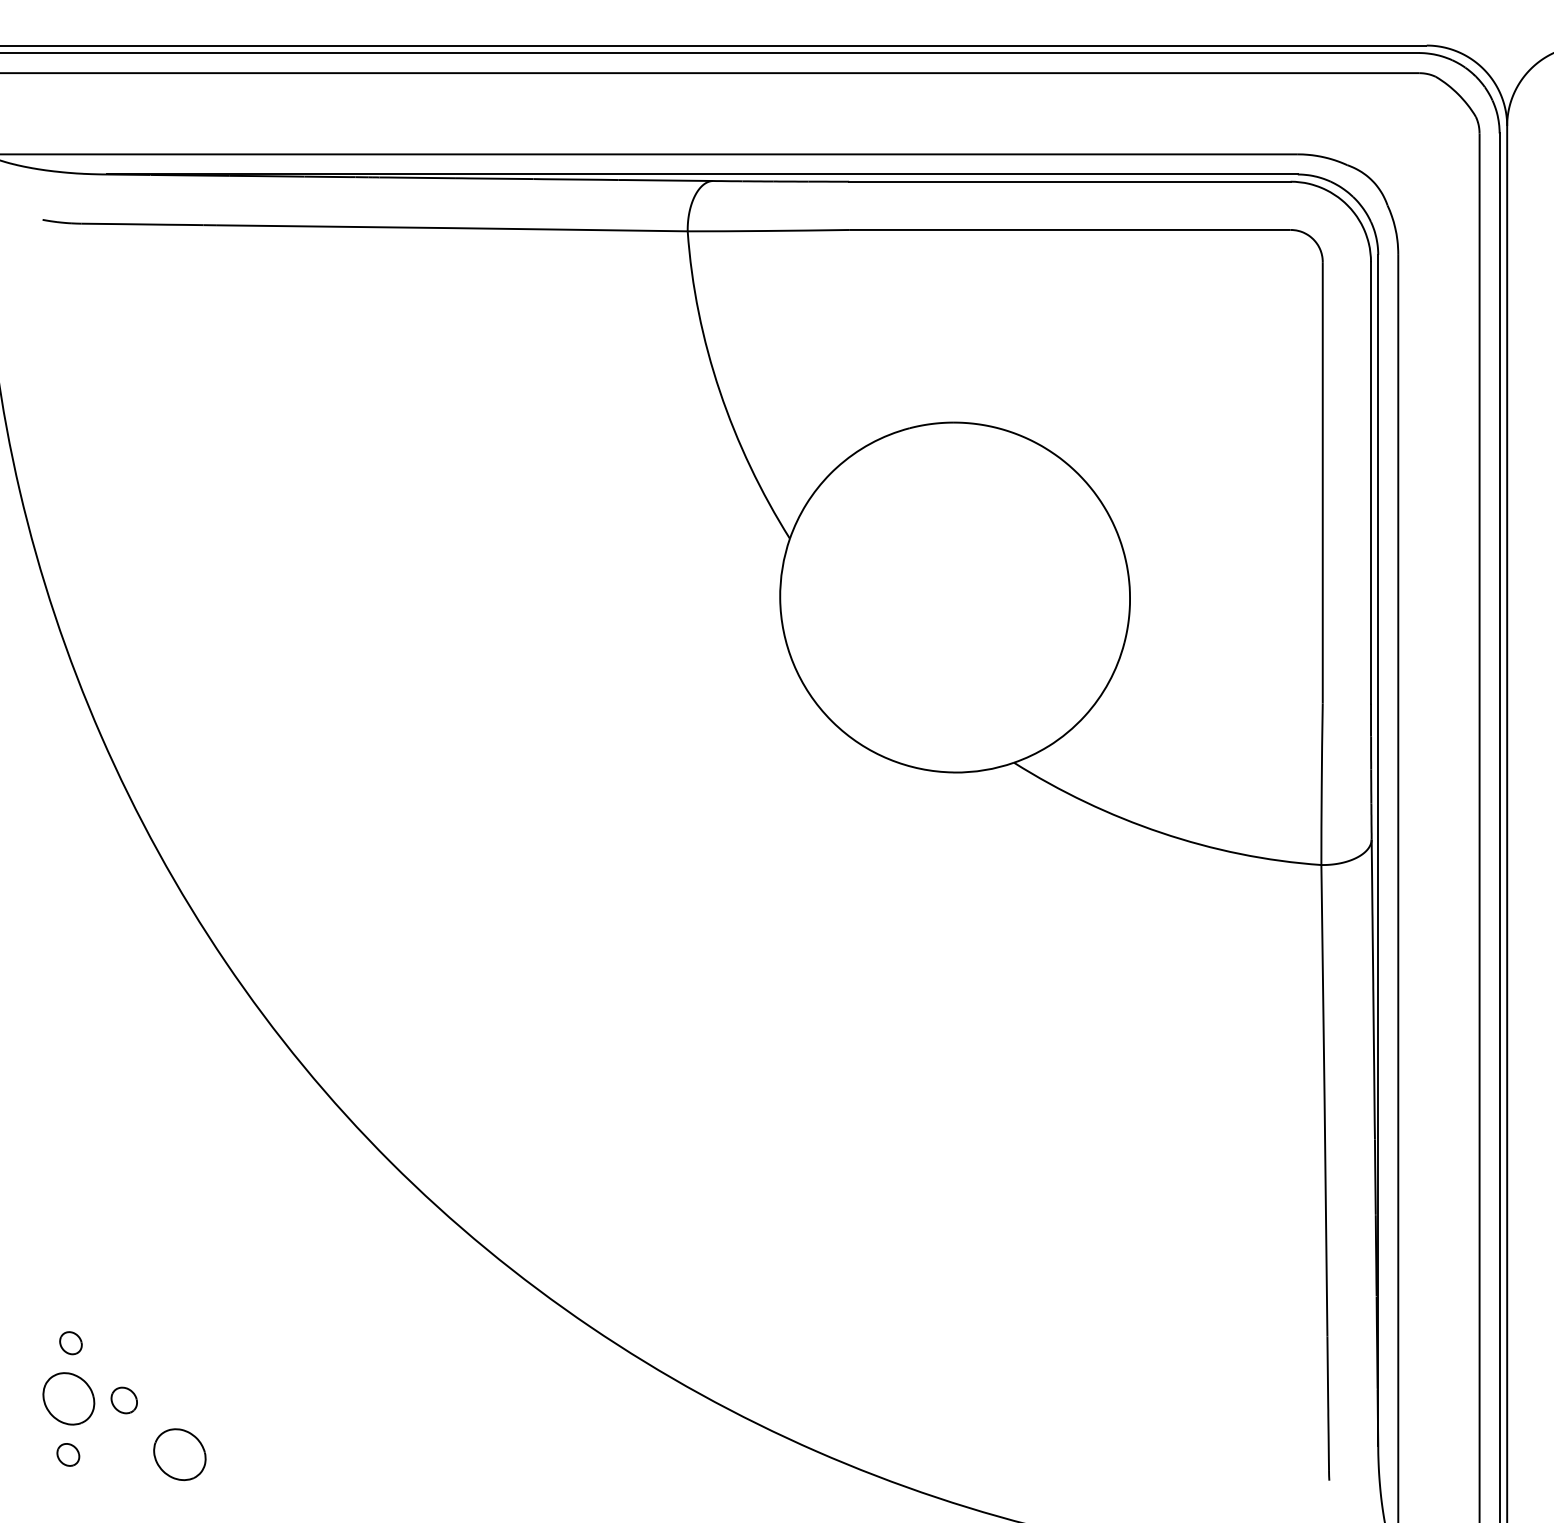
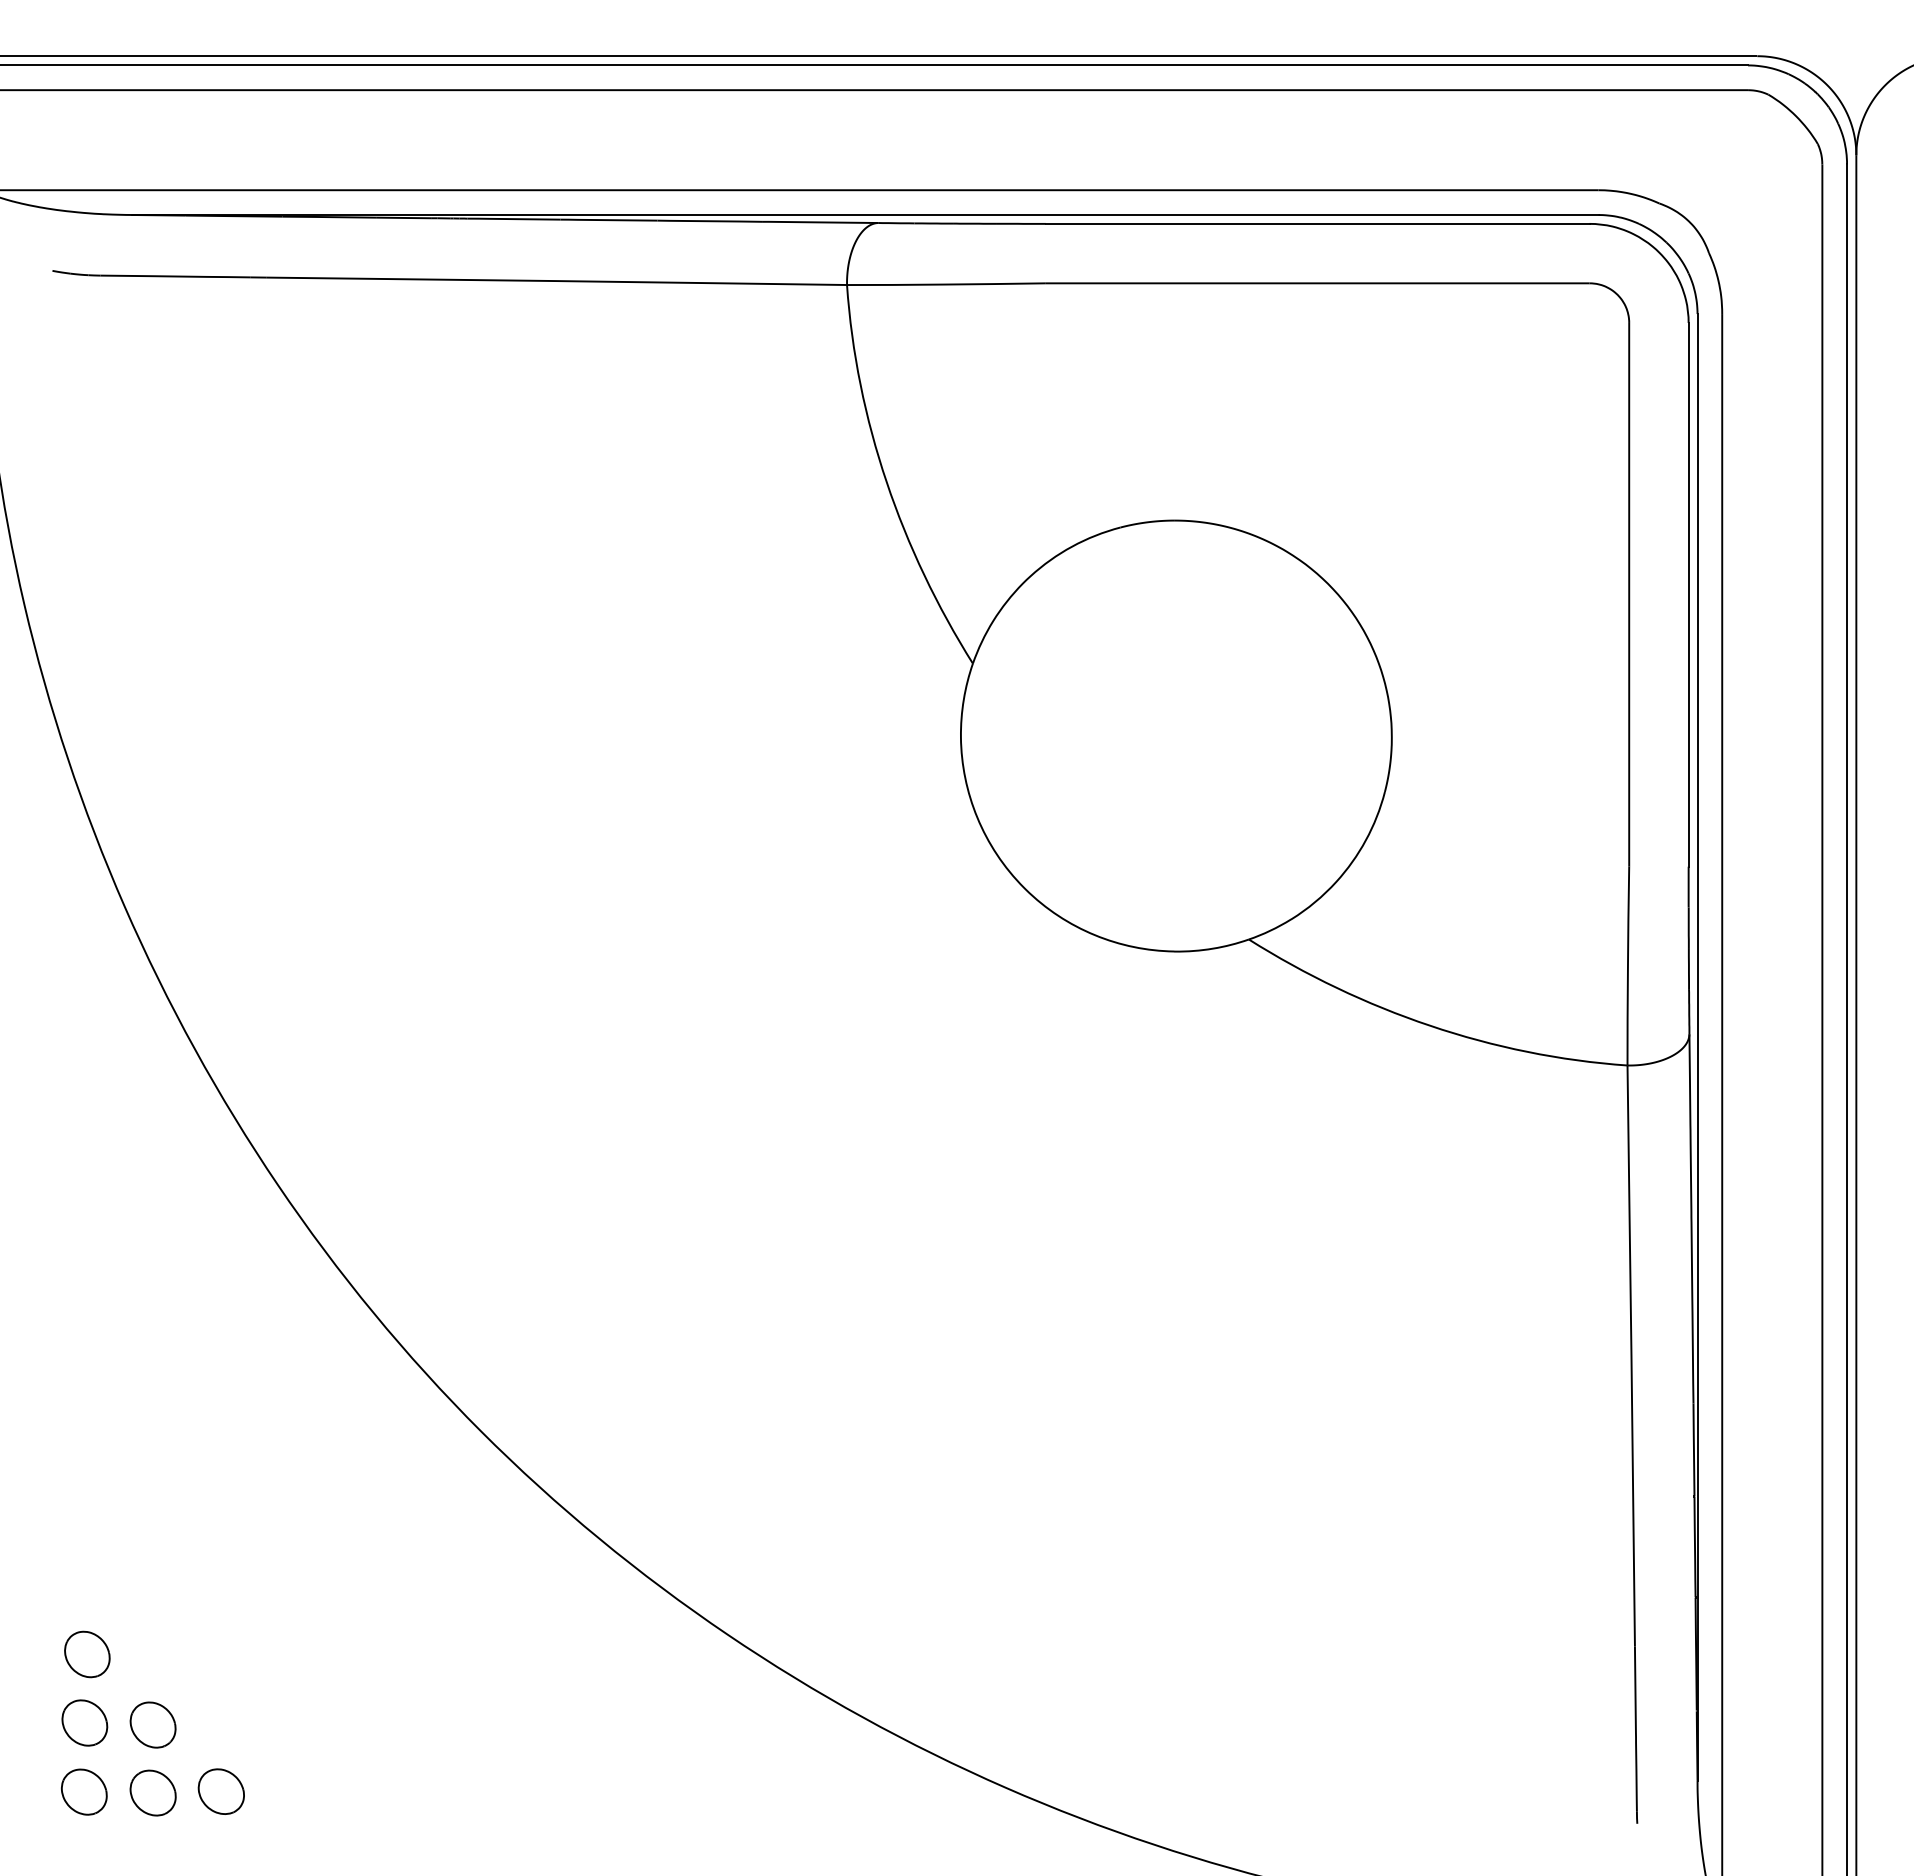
part: (71, 1343) -> (87, 1654), size x1.67
part: (68, 1398) -> (84, 1722), size x0.71
part: (123, 1400) -> (152, 1724), size x1.43
part: (67, 1454) -> (83, 1791), size x1.67
part: (179, 1454) -> (220, 1791), size x0.71
part: (123, 1455) -> (152, 1792), added

